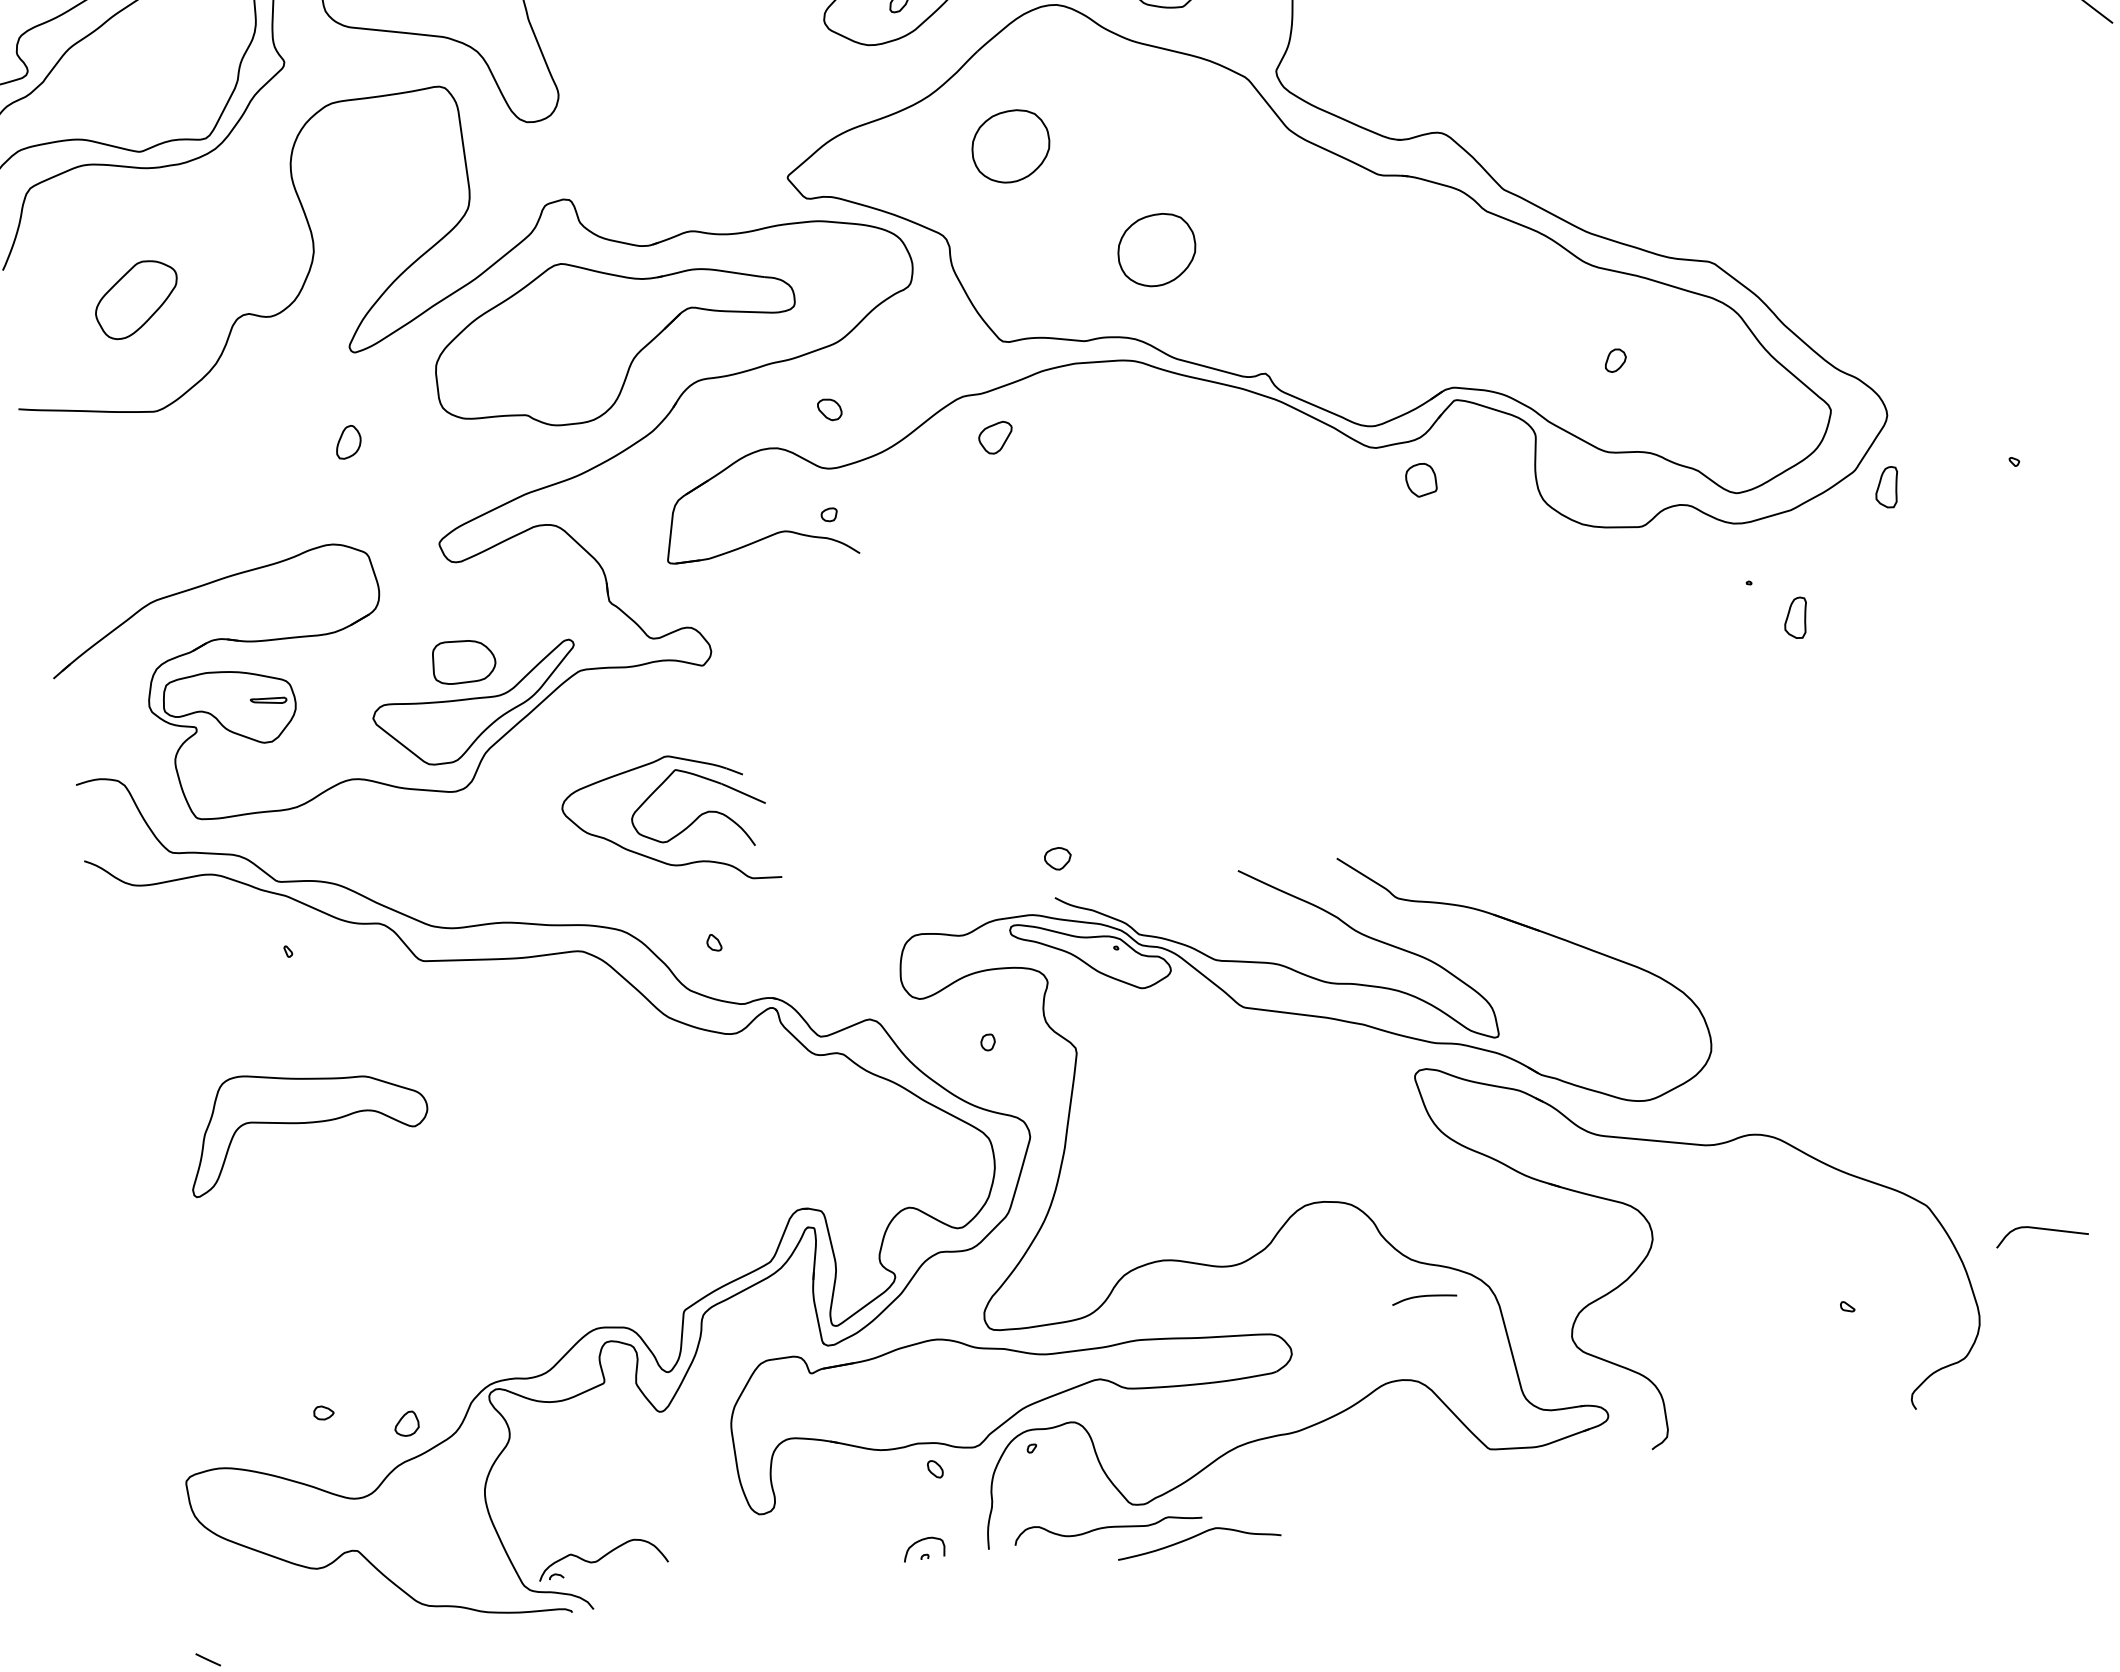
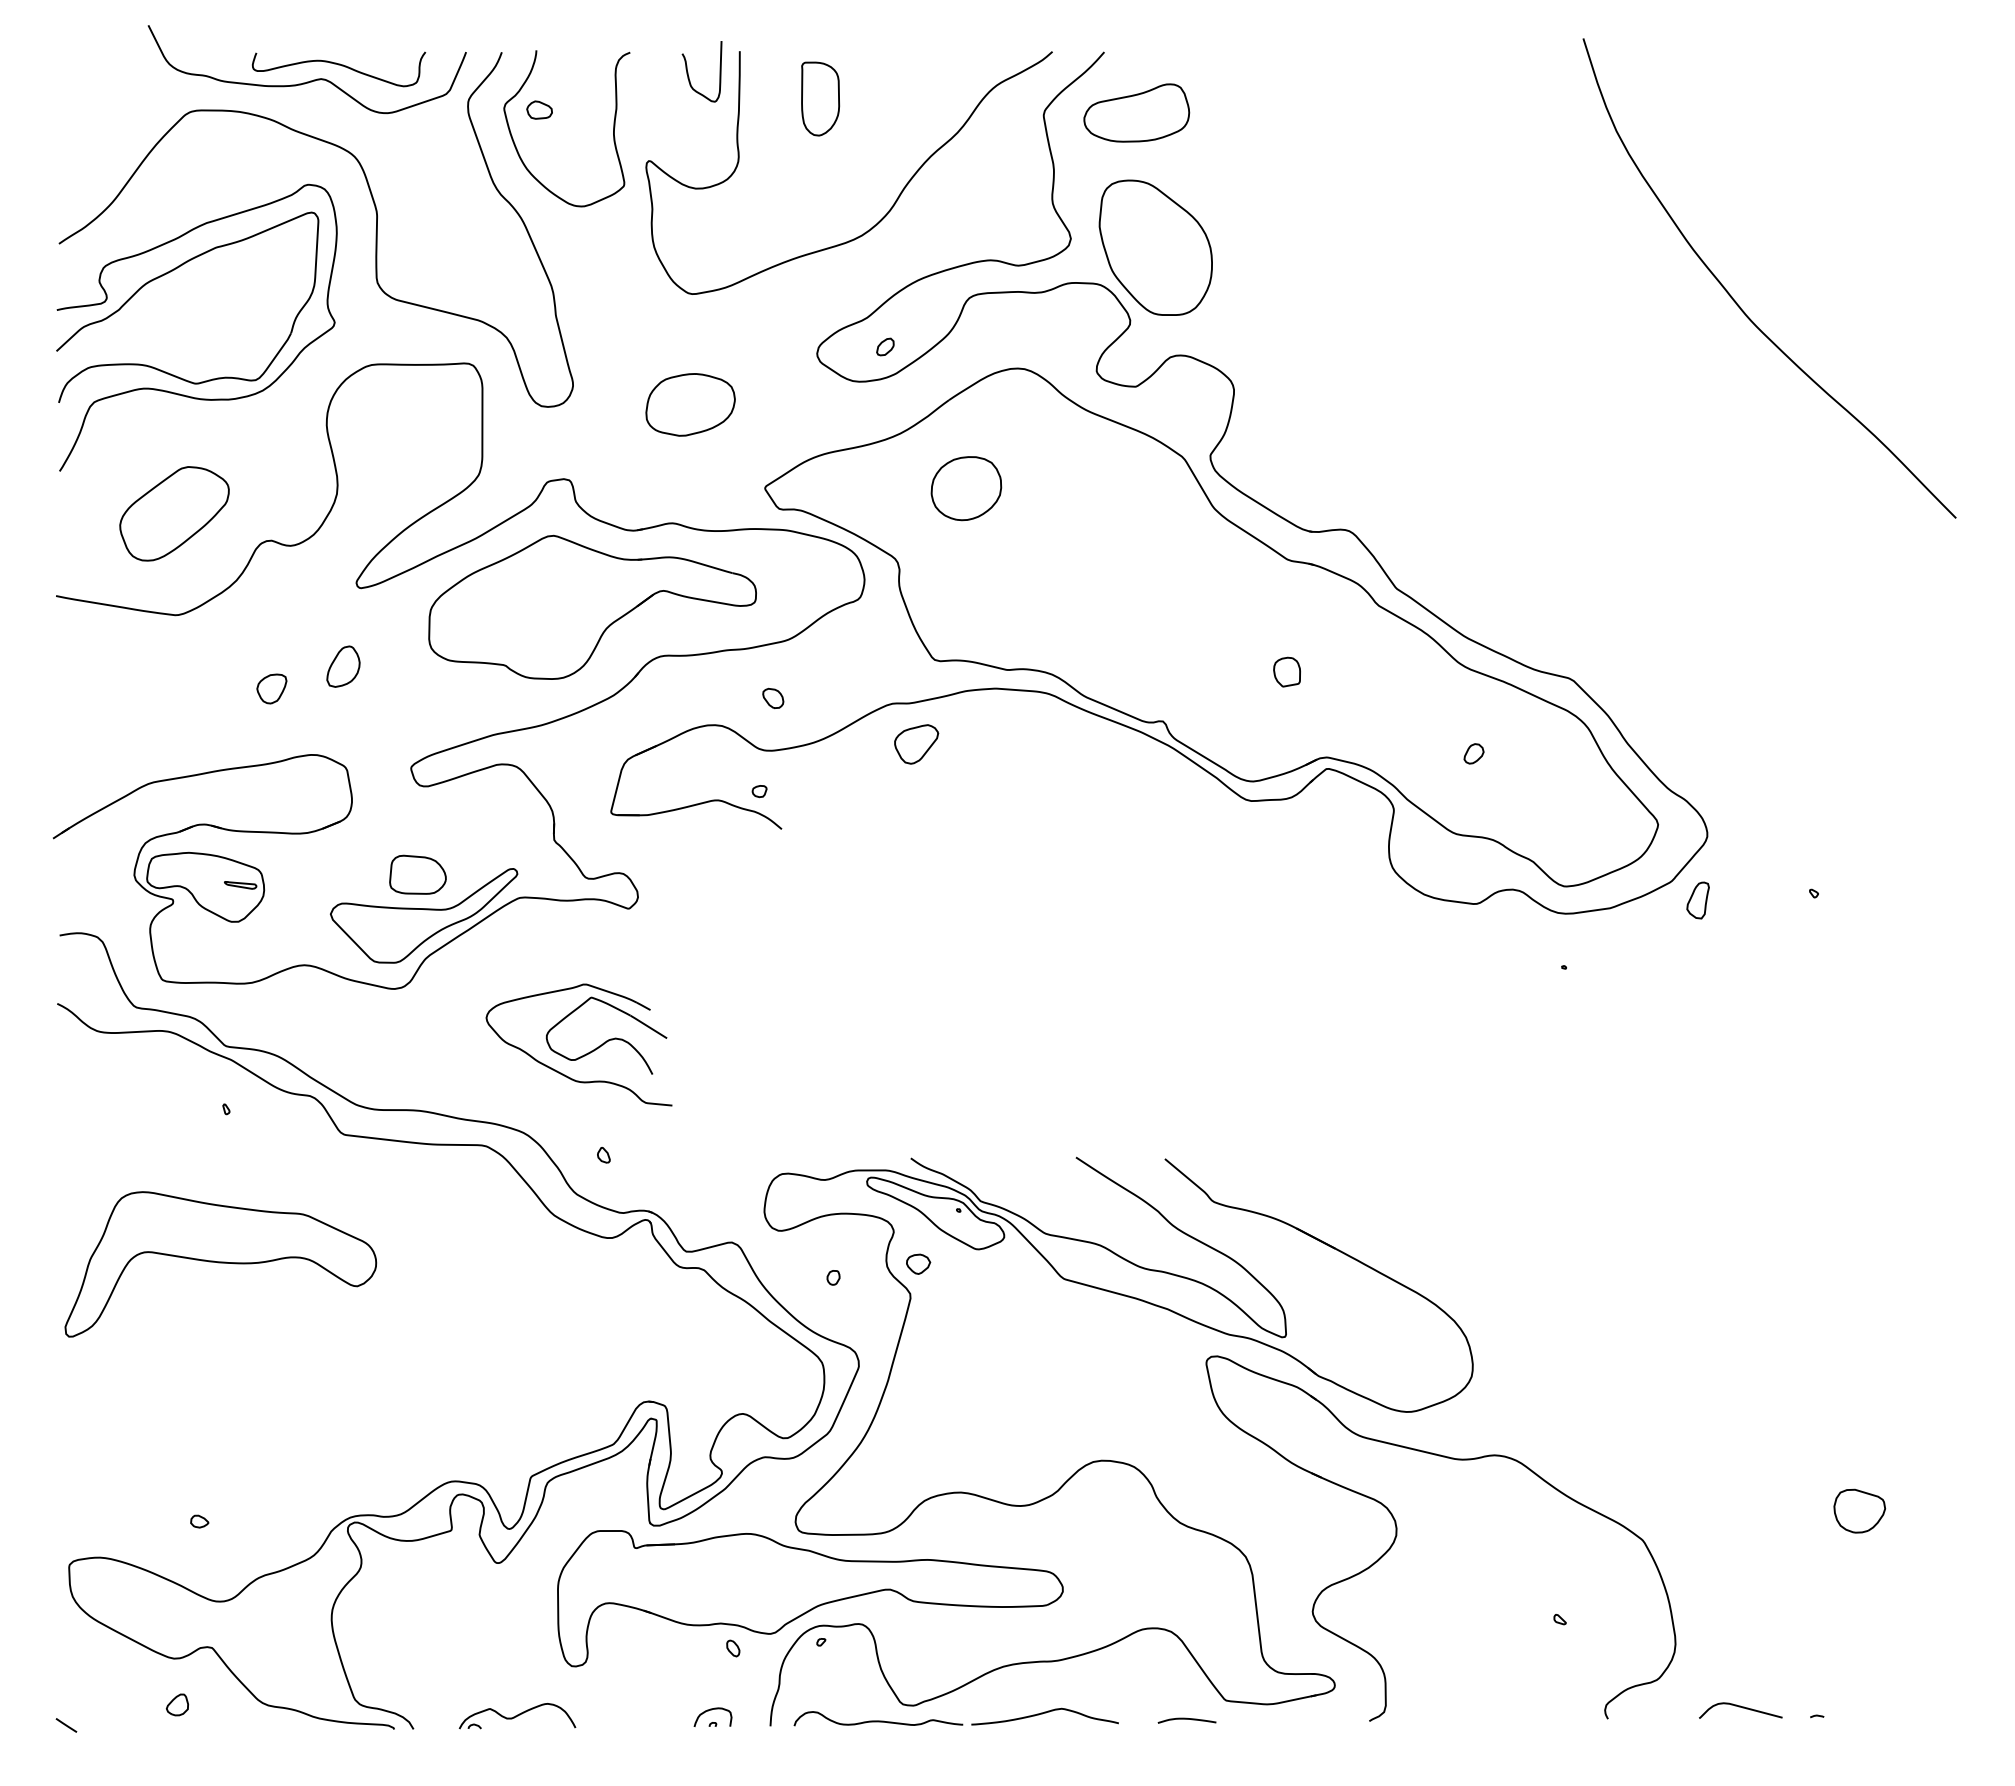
part: (691, 96) -> (690, 404), added
part: (1156, 250) -> (1082, 598), removed
part: (136, 299) -> (174, 513), size x1.43
part: (995, 438) -> (916, 744), size x1.43
part: (348, 442) -> (343, 666), size x1.43
part: (271, 477) -> (271, 688), added
part: (1420, 479) -> (1286, 671), moved
part: (1795, 618) -> (1600, 1004), removed
part: (1057, 858) -> (918, 1263), moved
part: (306, 1124) -> (220, 1264), size x1.43
curve: (2043, 1230) -> (1742, 1708), moved
curve: (1423, 1296) -> (1186, 1719), moved
part: (405, 1423) -> (176, 1704), moved
curve: (1195, 1537) -> (1042, 1714), moved
part: (602, 1558) -> (517, 1716), moved

